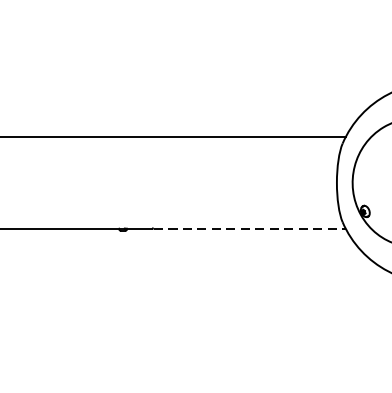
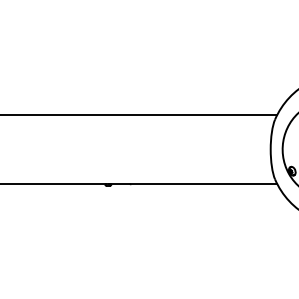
line: (249, 228) -> (204, 184), dashed -> solid

